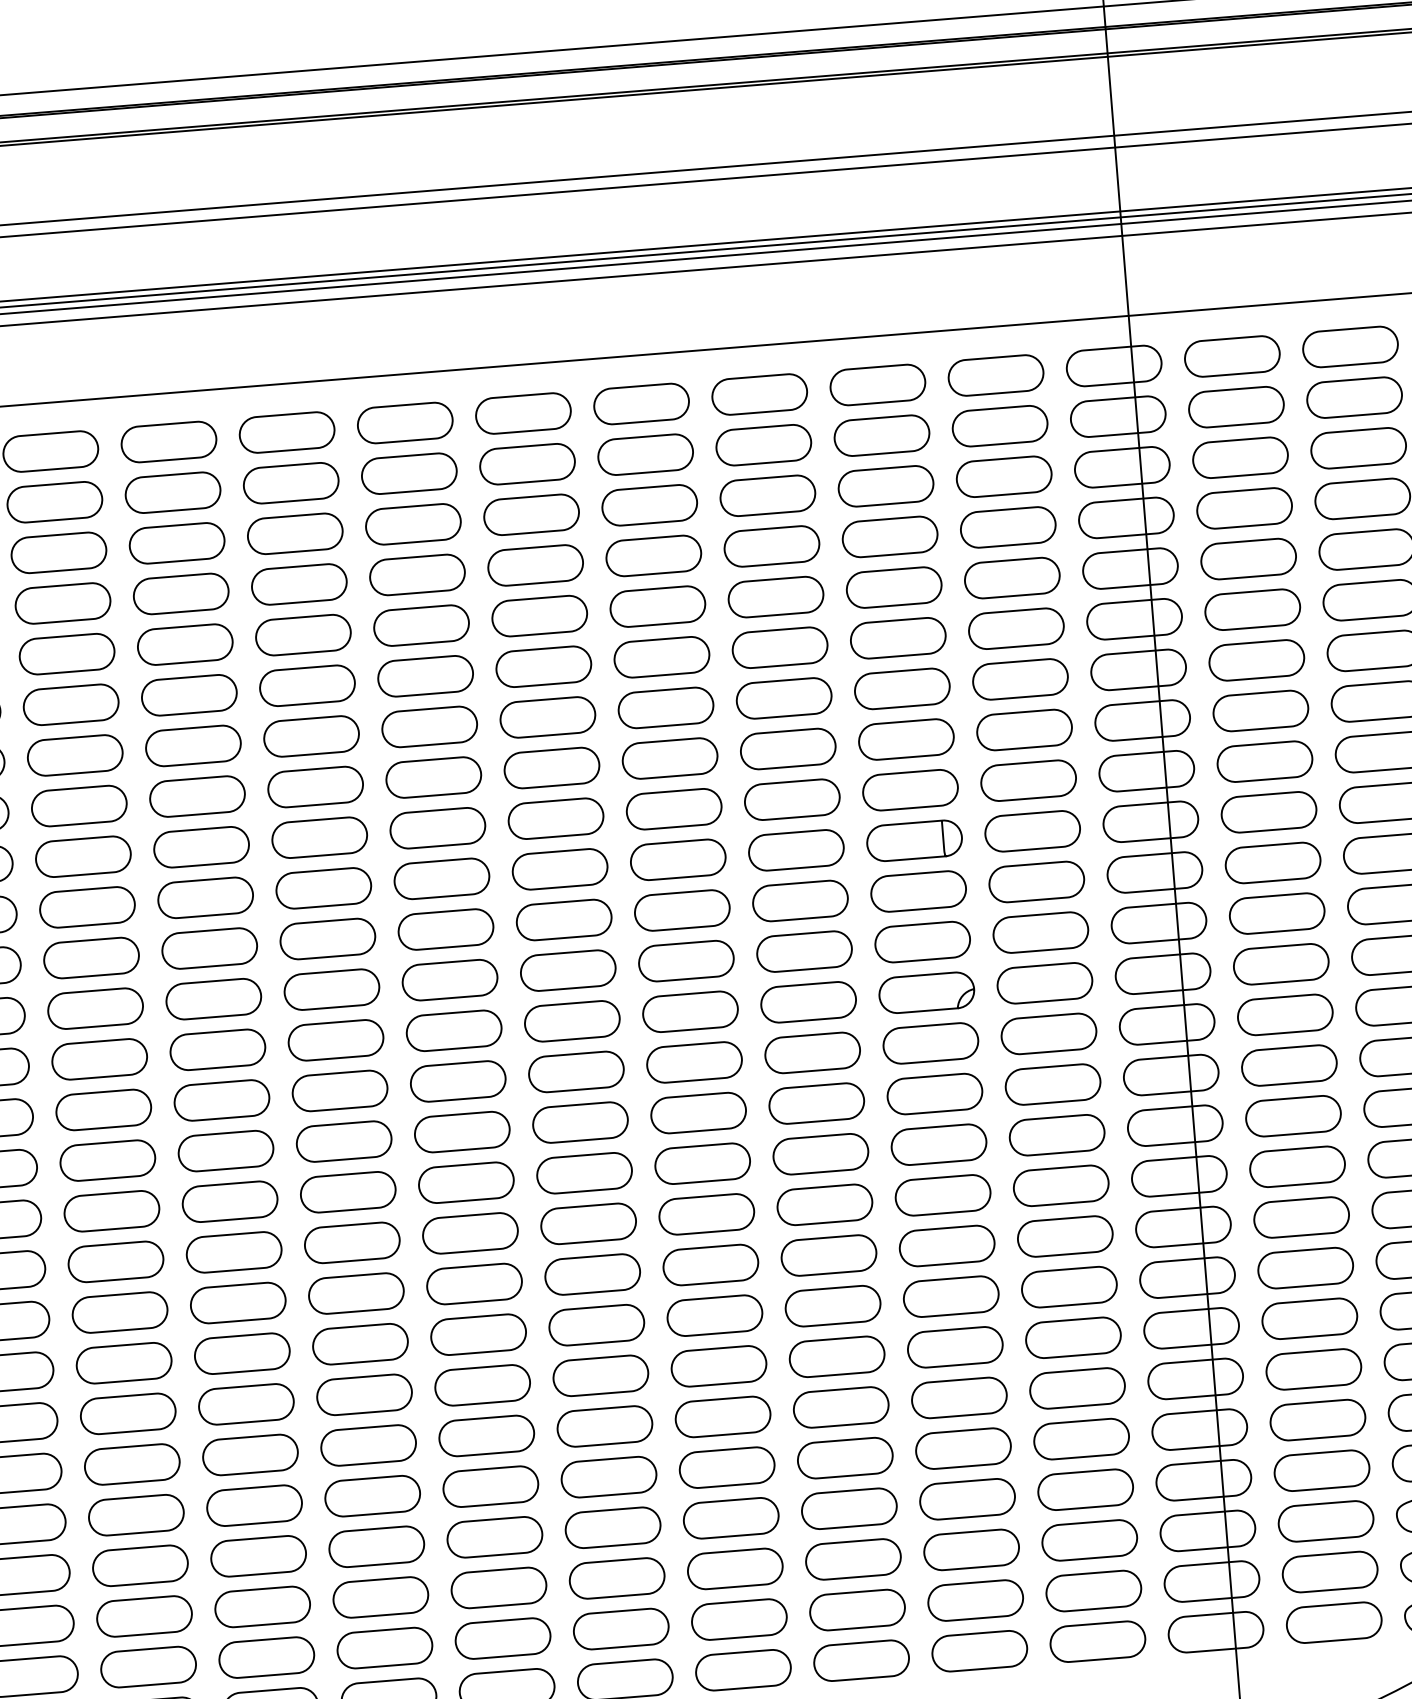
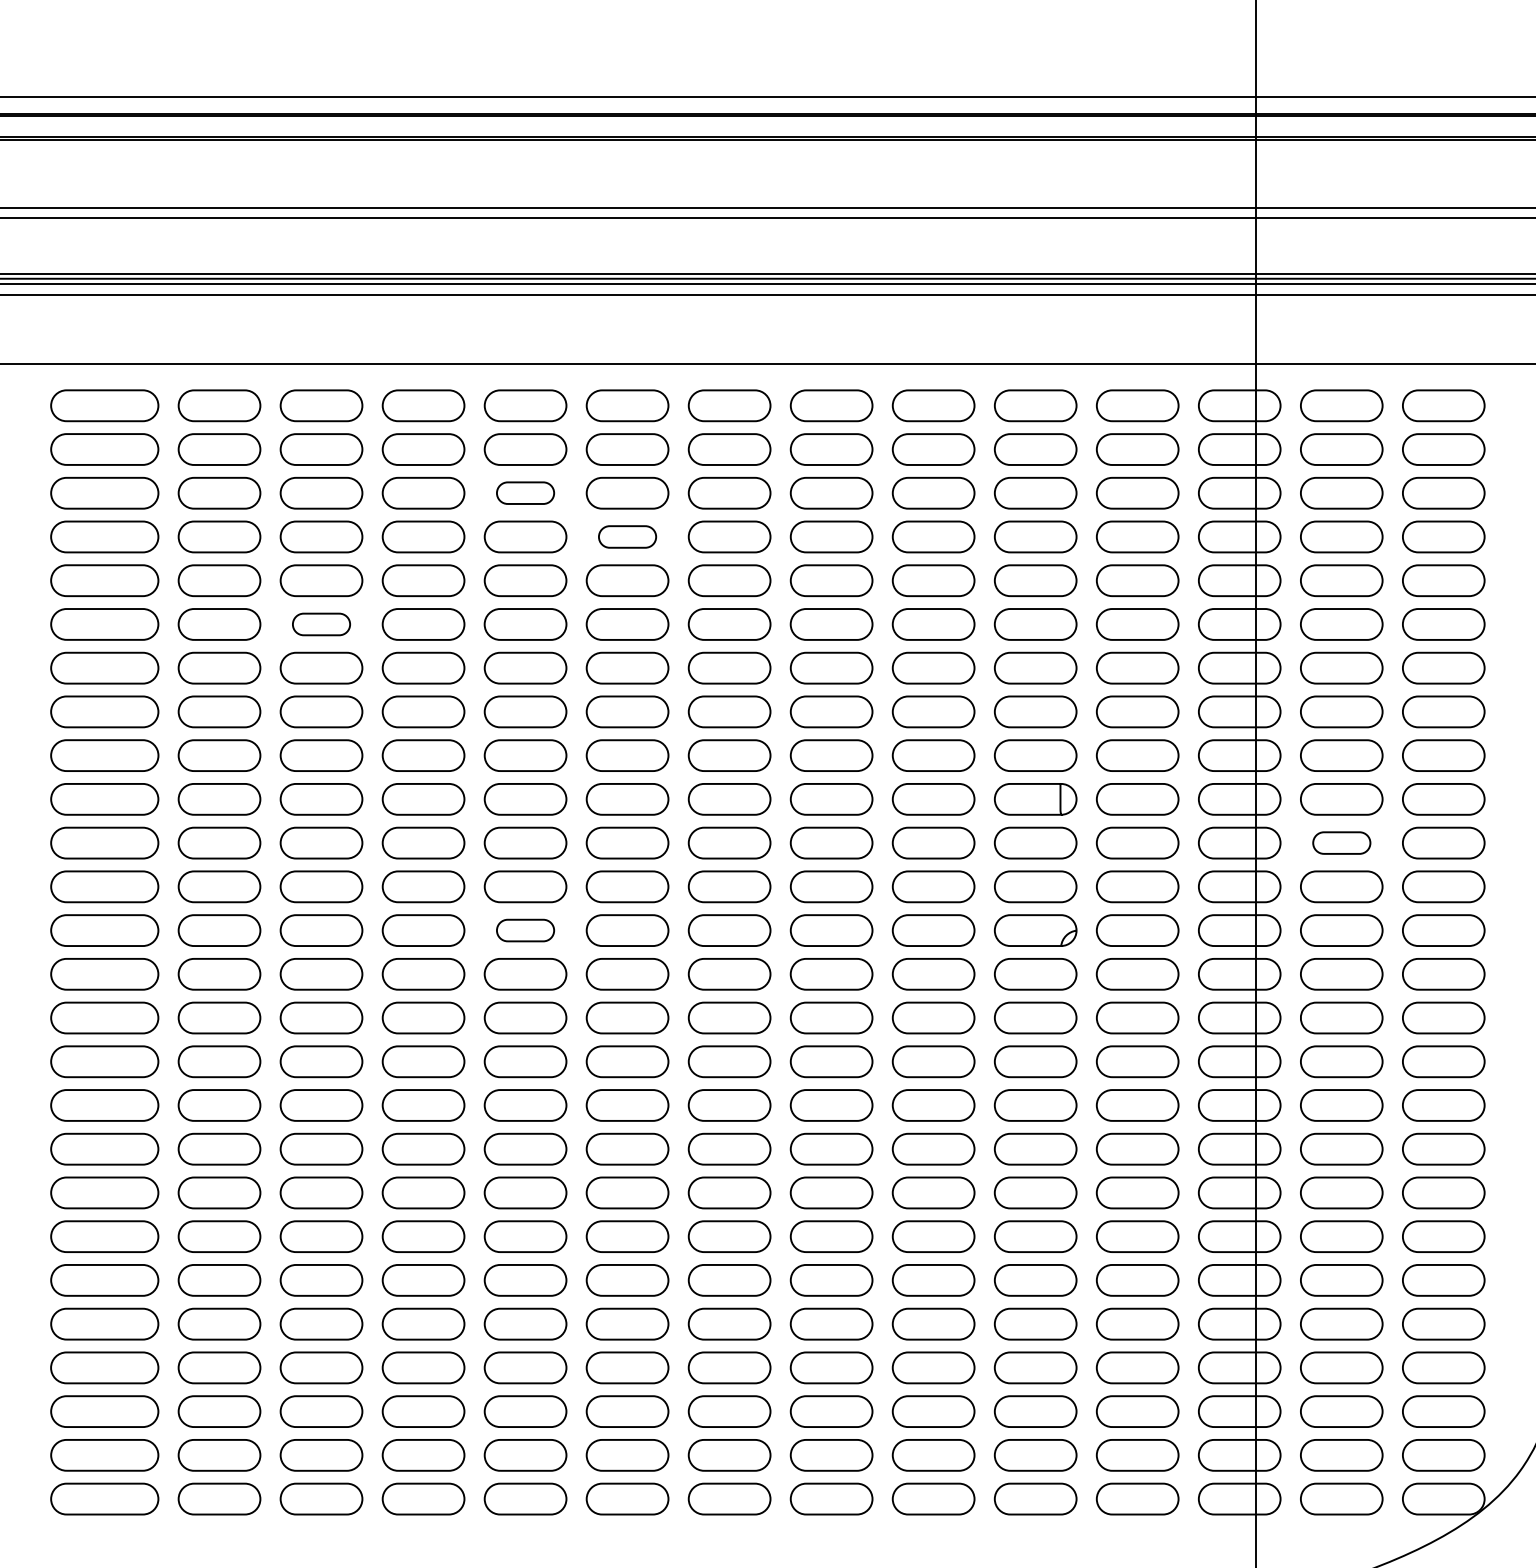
part: (295, 532) -> (525, 492), size x0.7
part: (417, 574) -> (627, 536), size x0.7
part: (71, 704) -> (321, 624), size x0.7
part: (1272, 862) -> (1341, 842), size x0.7
part: (335, 1040) -> (525, 930), size x0.7

